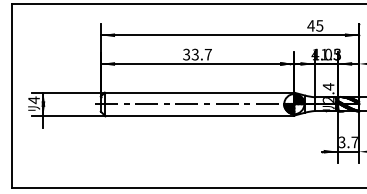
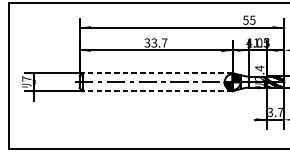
text: (310, 25) -> (245, 19), 45 -> 55
line: (199, 92) -> (157, 72), solid -> dashed
text: (33, 100) -> (26, 79), 4 -> 7
line: (199, 115) -> (157, 91), solid -> dashed

